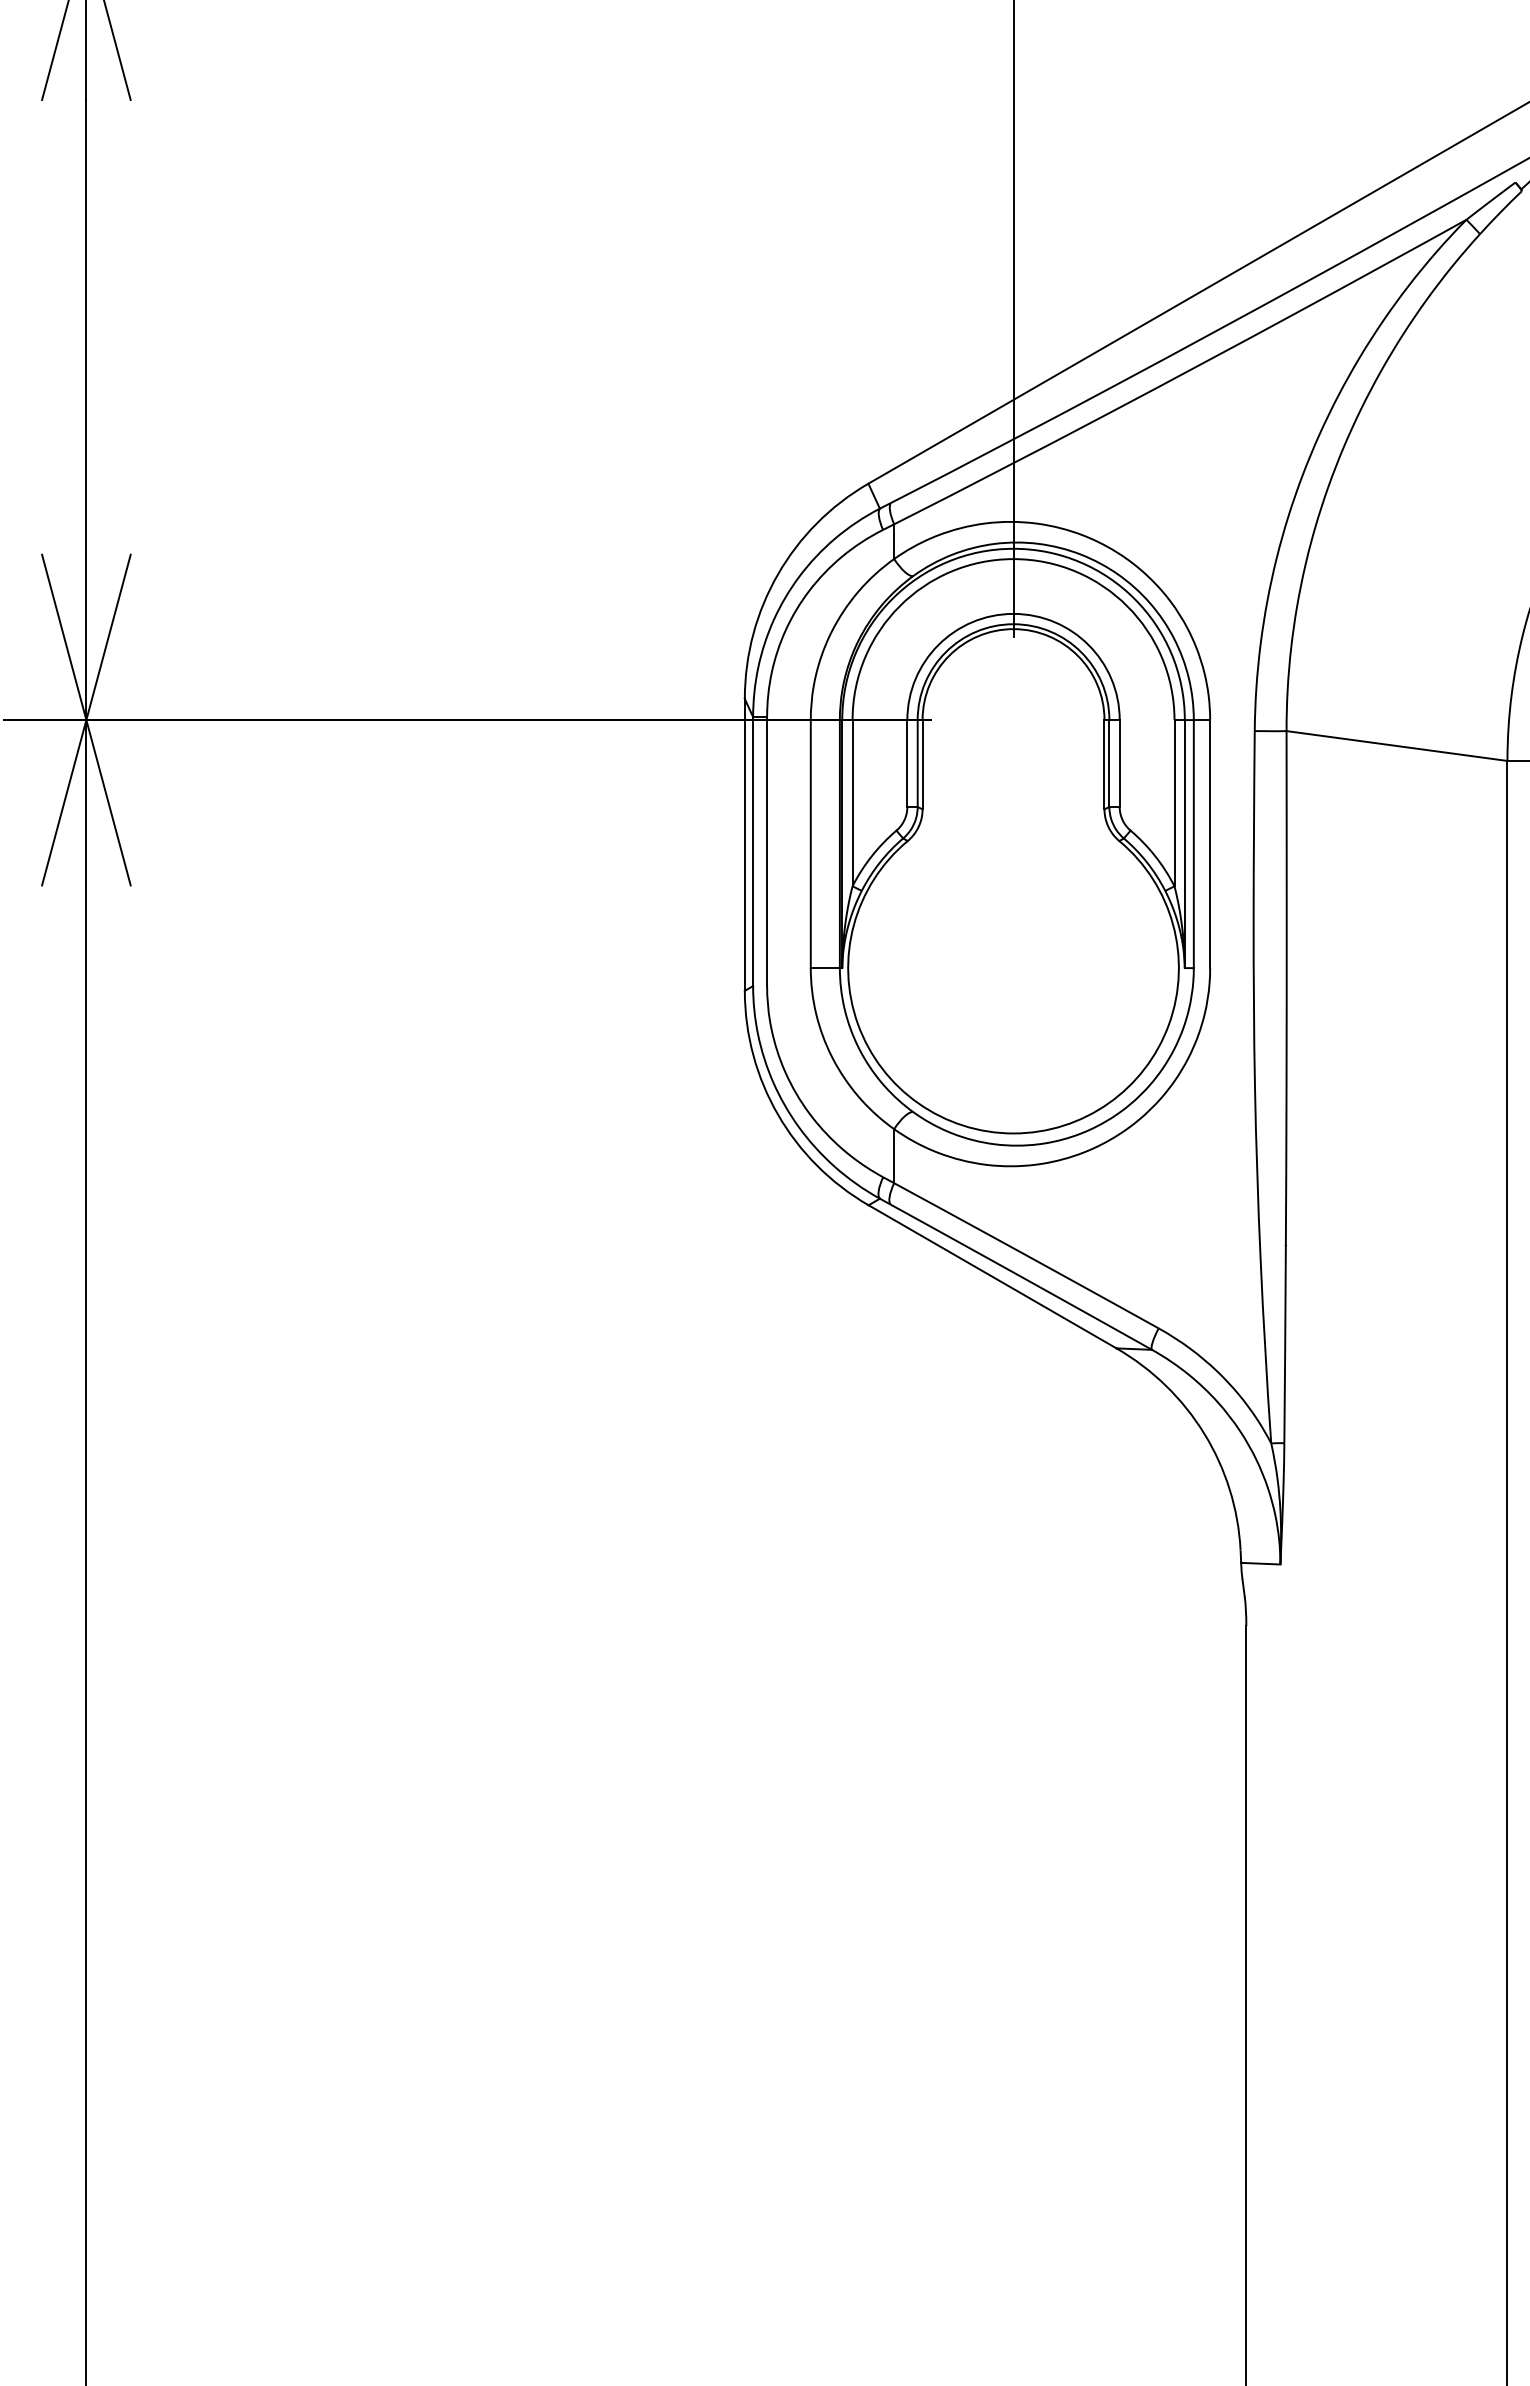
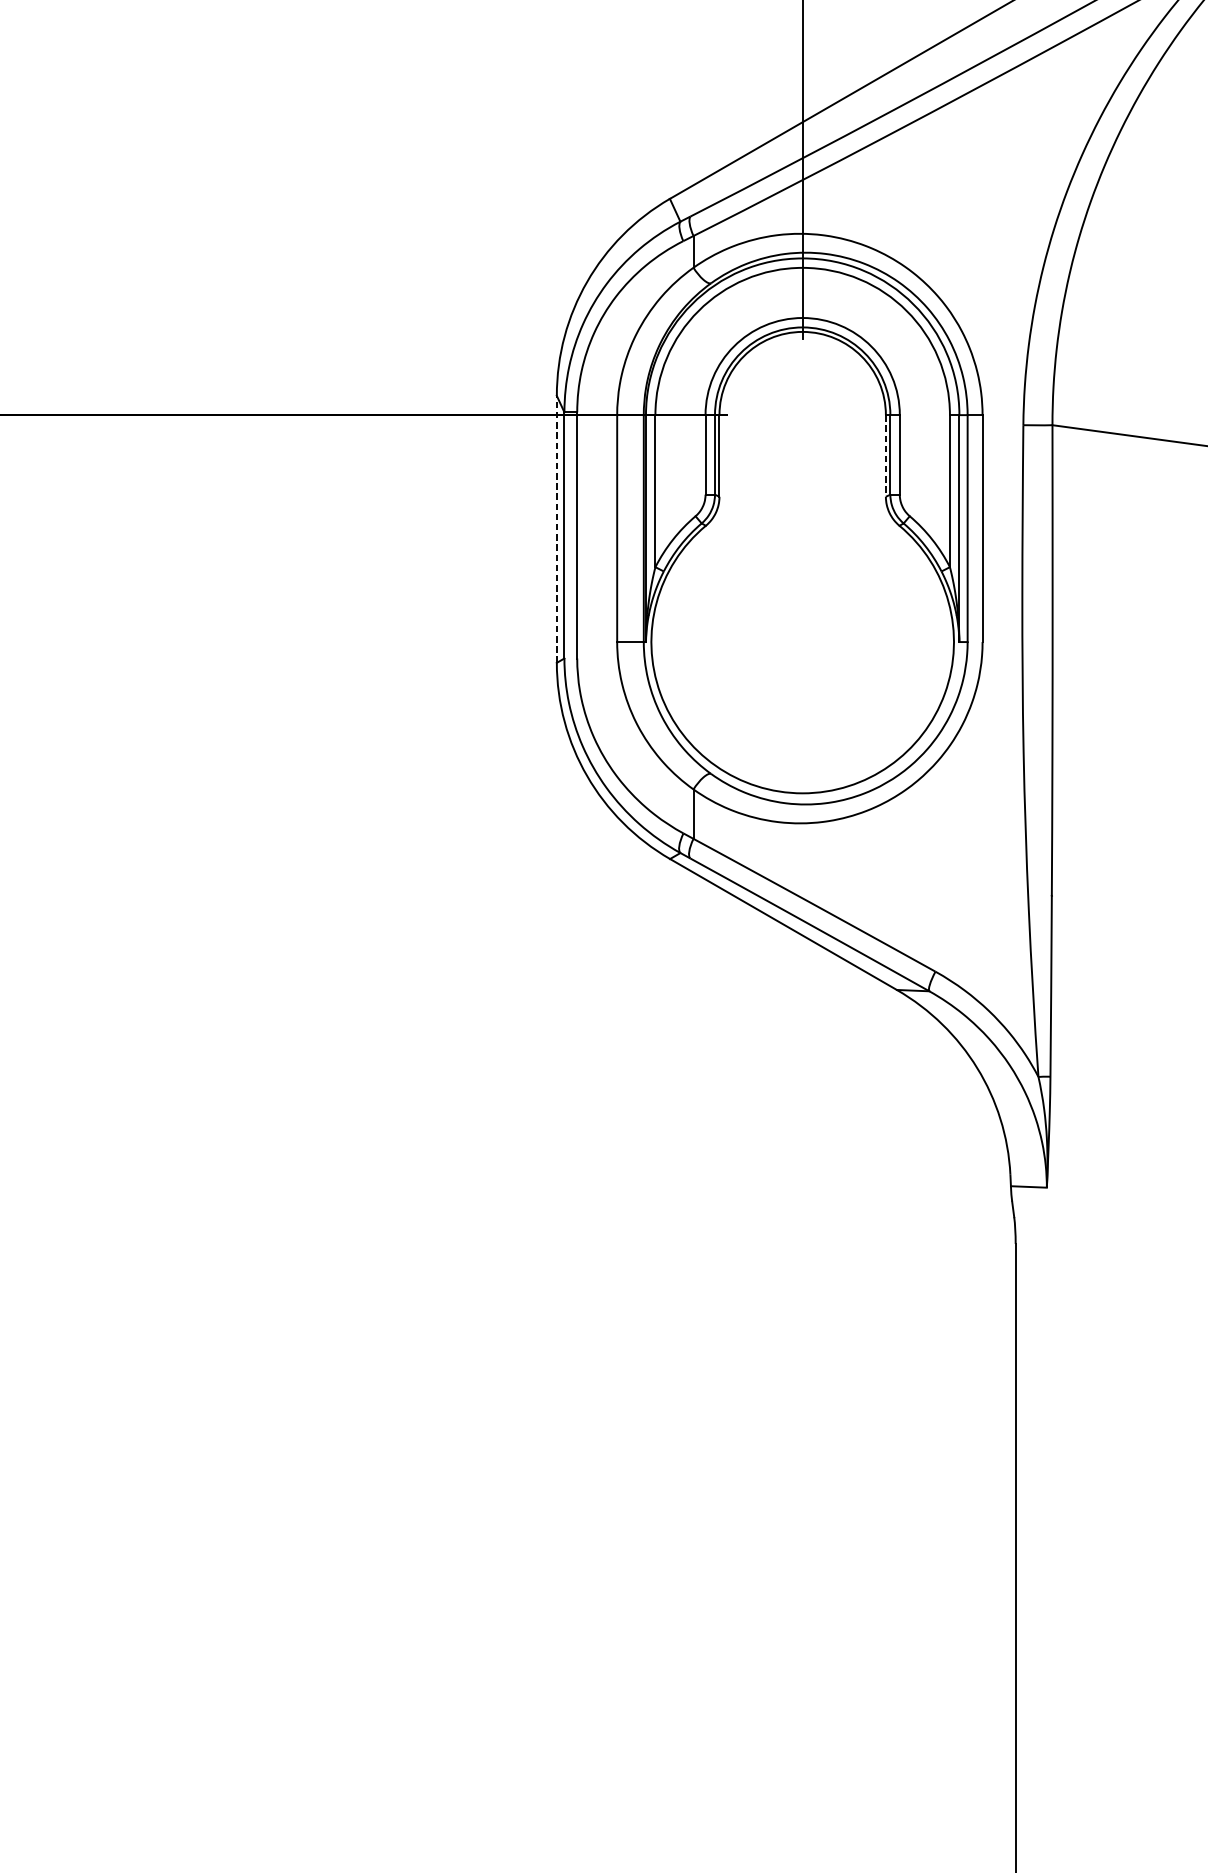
line: (1104, 764) -> (885, 455), solid -> dashed
line: (744, 844) -> (556, 528), solid -> dashed

